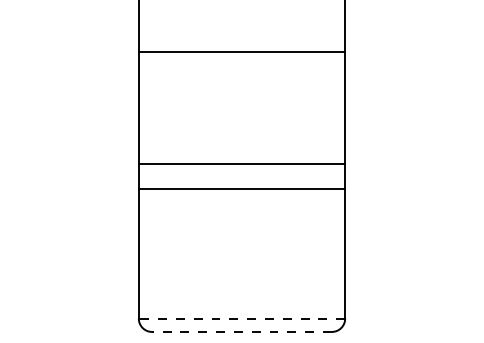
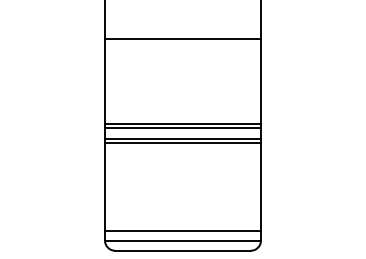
line: (241, 169) -> (182, 127), added
line: (241, 184) -> (182, 139), added
line: (241, 306) -> (182, 231), added
line: (241, 318) -> (182, 240), dashed -> solid
line: (241, 331) -> (182, 250), dashed -> solid

